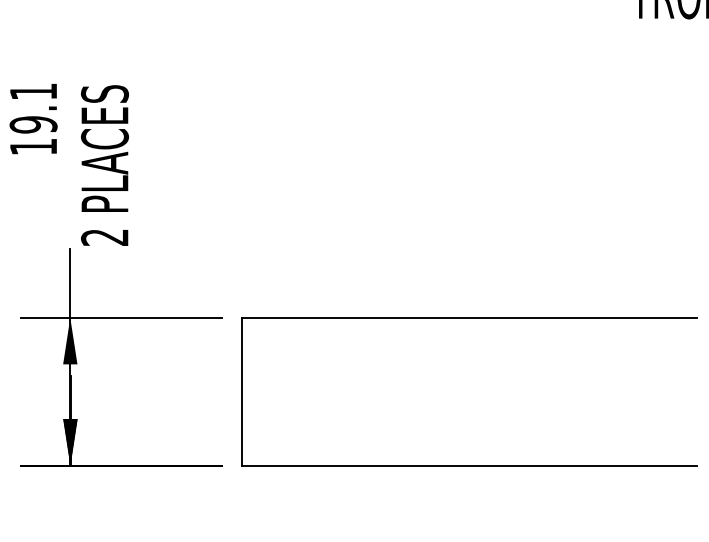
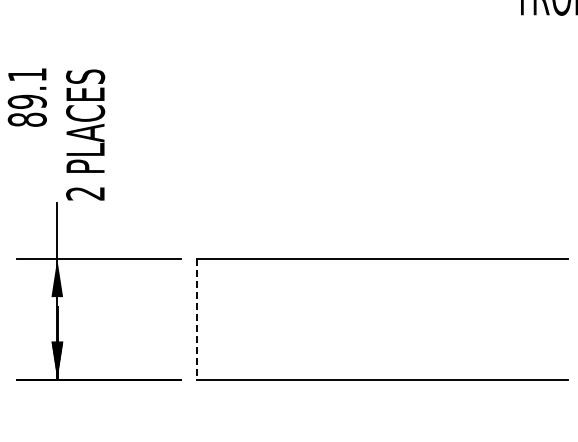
text: (32, 146) -> (26, 119), 19.1 -> 89.1
line: (242, 391) -> (197, 319), solid -> dashed

